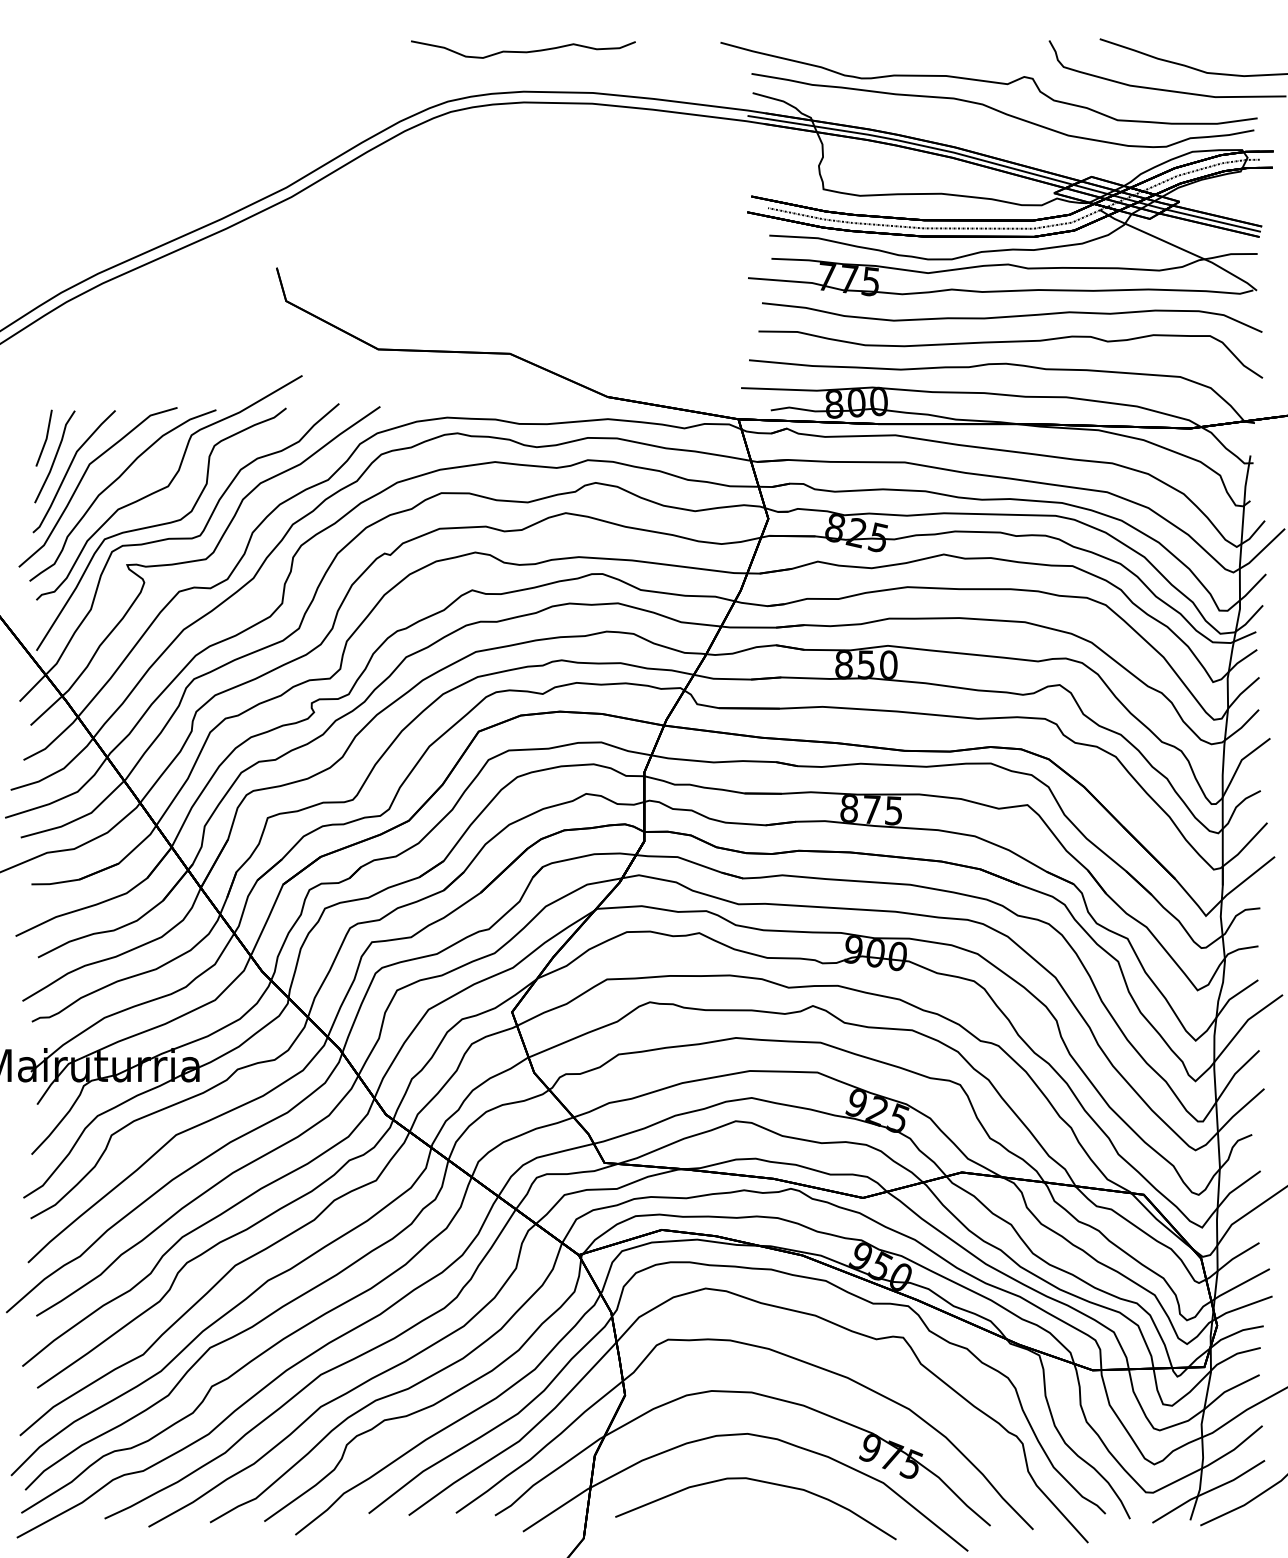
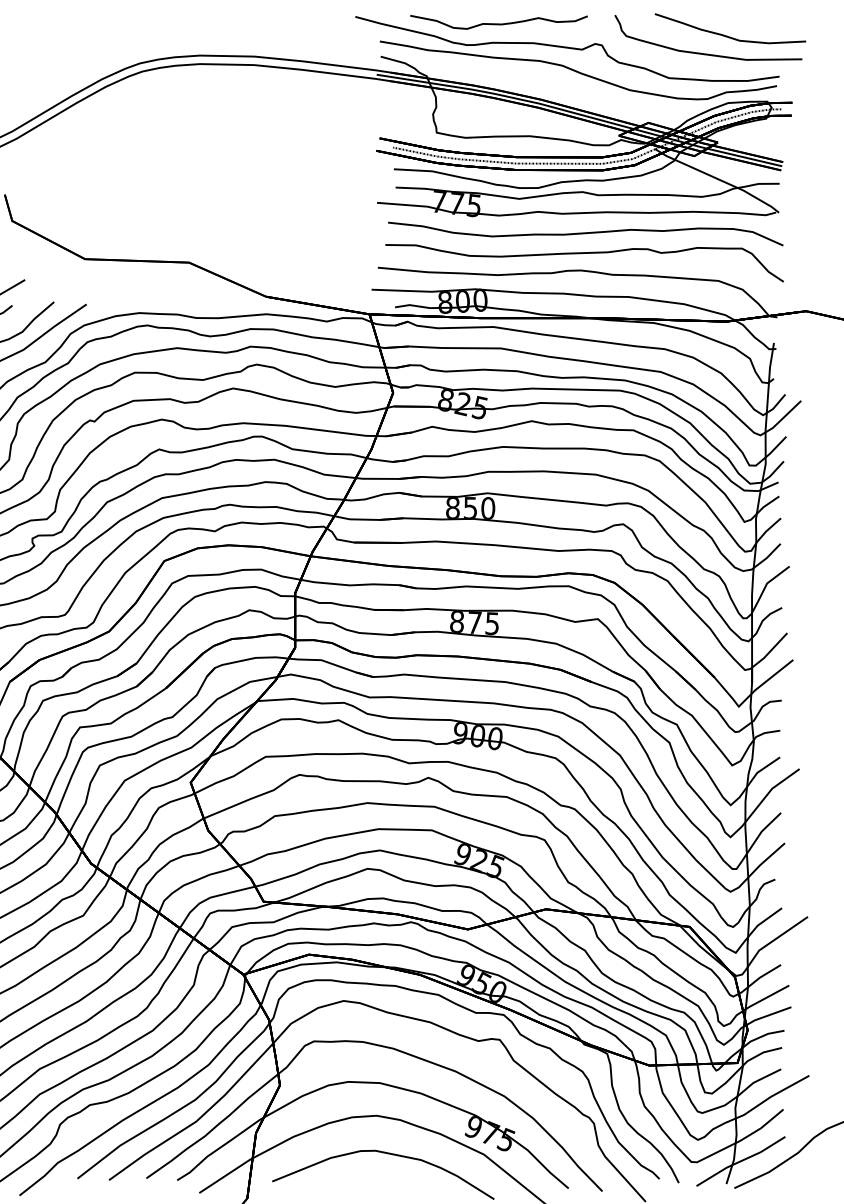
curve: (523, 51) -> (499, 23), moved

